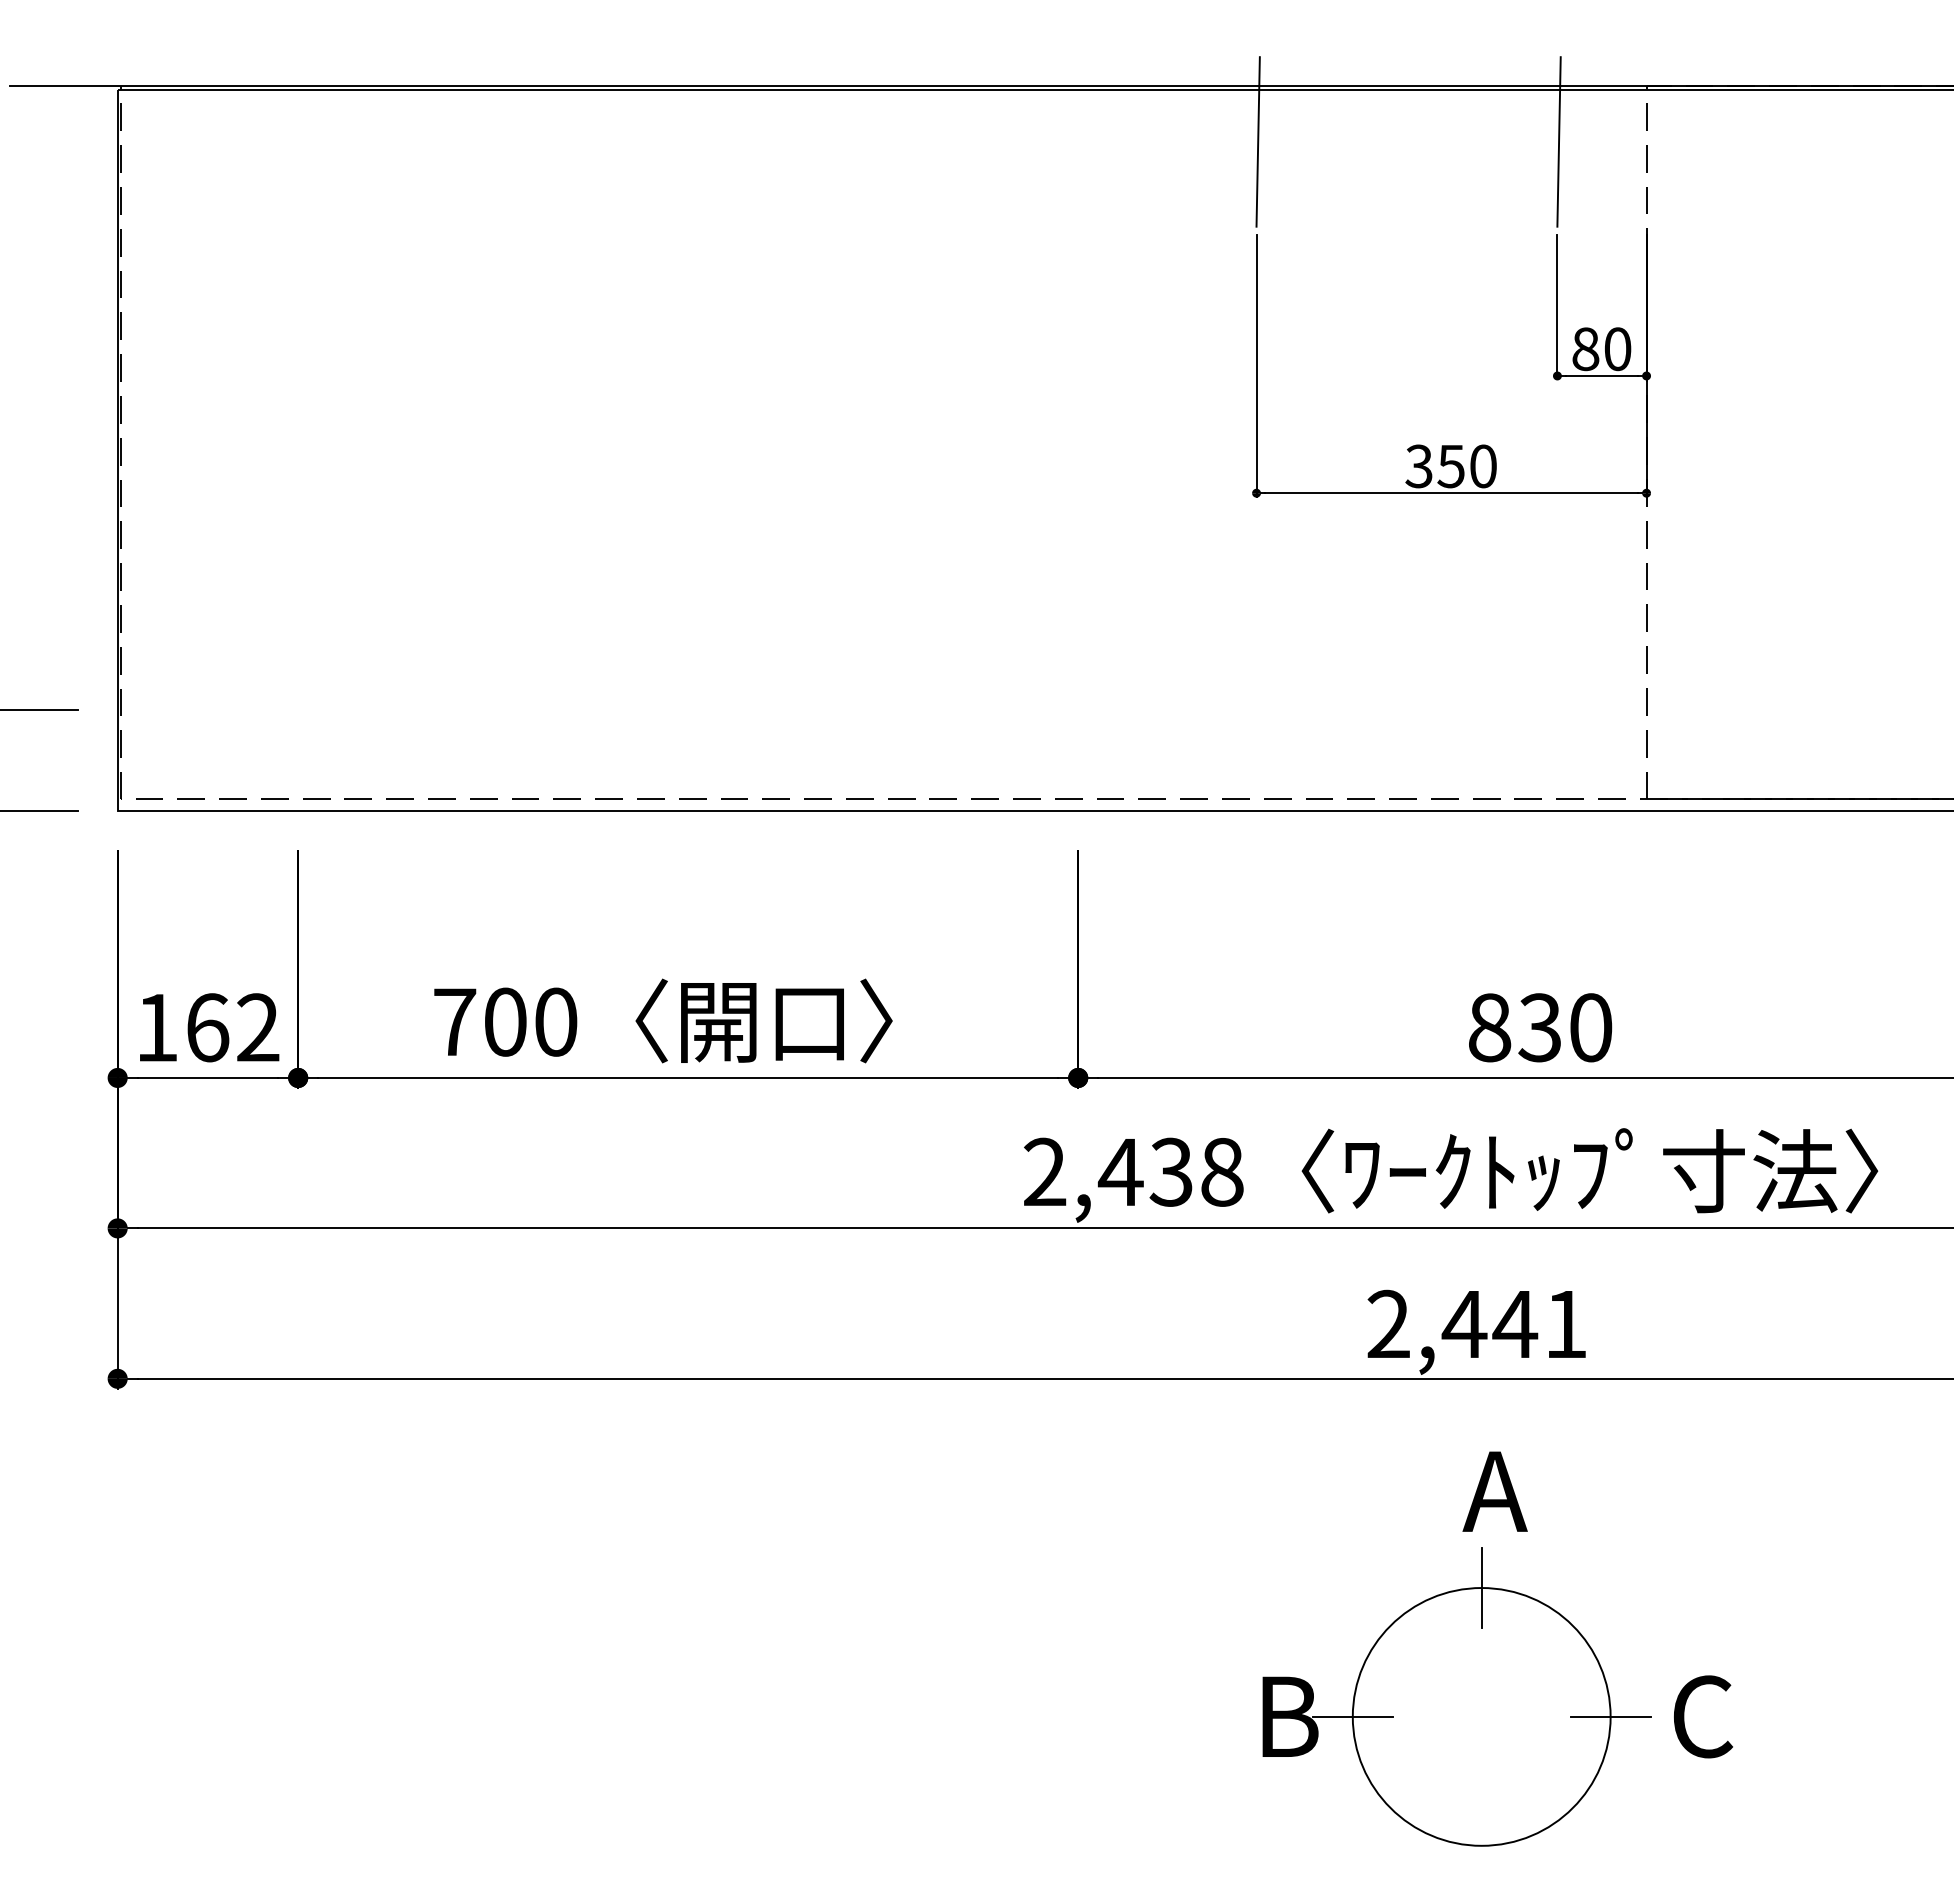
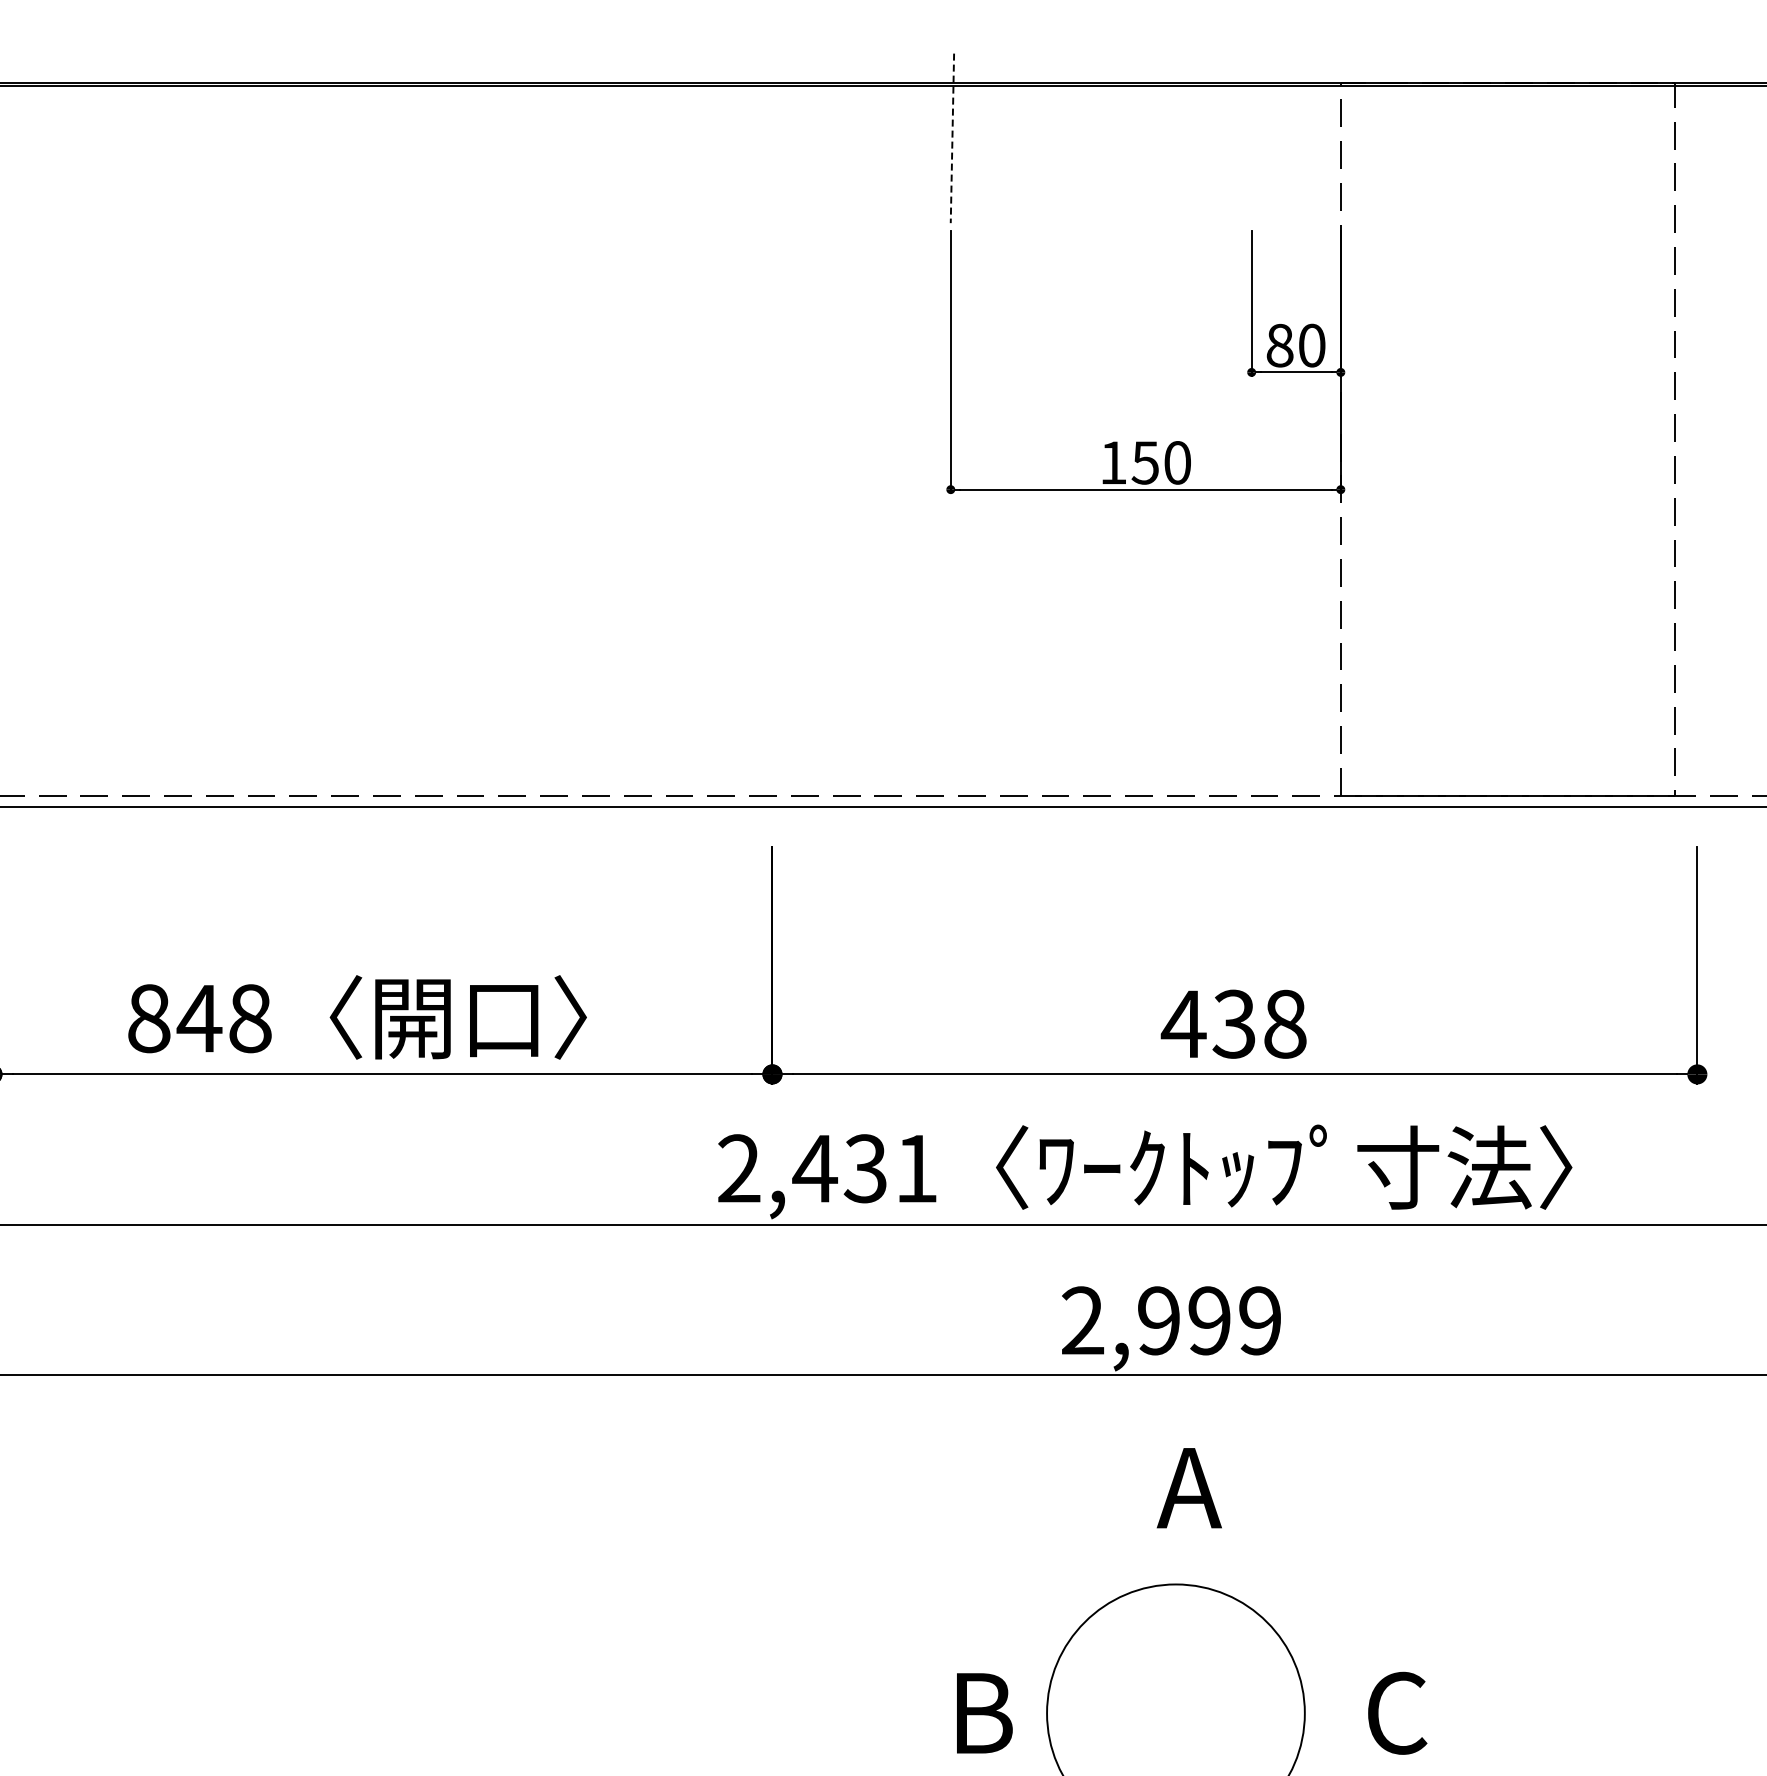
line: (1258, 141) -> (952, 137), solid -> dashed
line: (1558, 141) -> (1252, 137), removed
text: (1418, 466) -> (1112, 462), 350 -> 150
text: (505, 1021) -> (199, 1017), 700 -> 848
text: (1539, 1027) -> (1233, 1023), 830 -> 438
text: (1222, 1172) -> (916, 1168), 2,438 -> 2,431
text: (1513, 1323) -> (1207, 1319), 2,441 -> 2,999
line: (1481, 1587) -> (1175, 1583), removed
line: (1352, 1716) -> (1046, 1712), removed
line: (1610, 1716) -> (1304, 1712), removed

